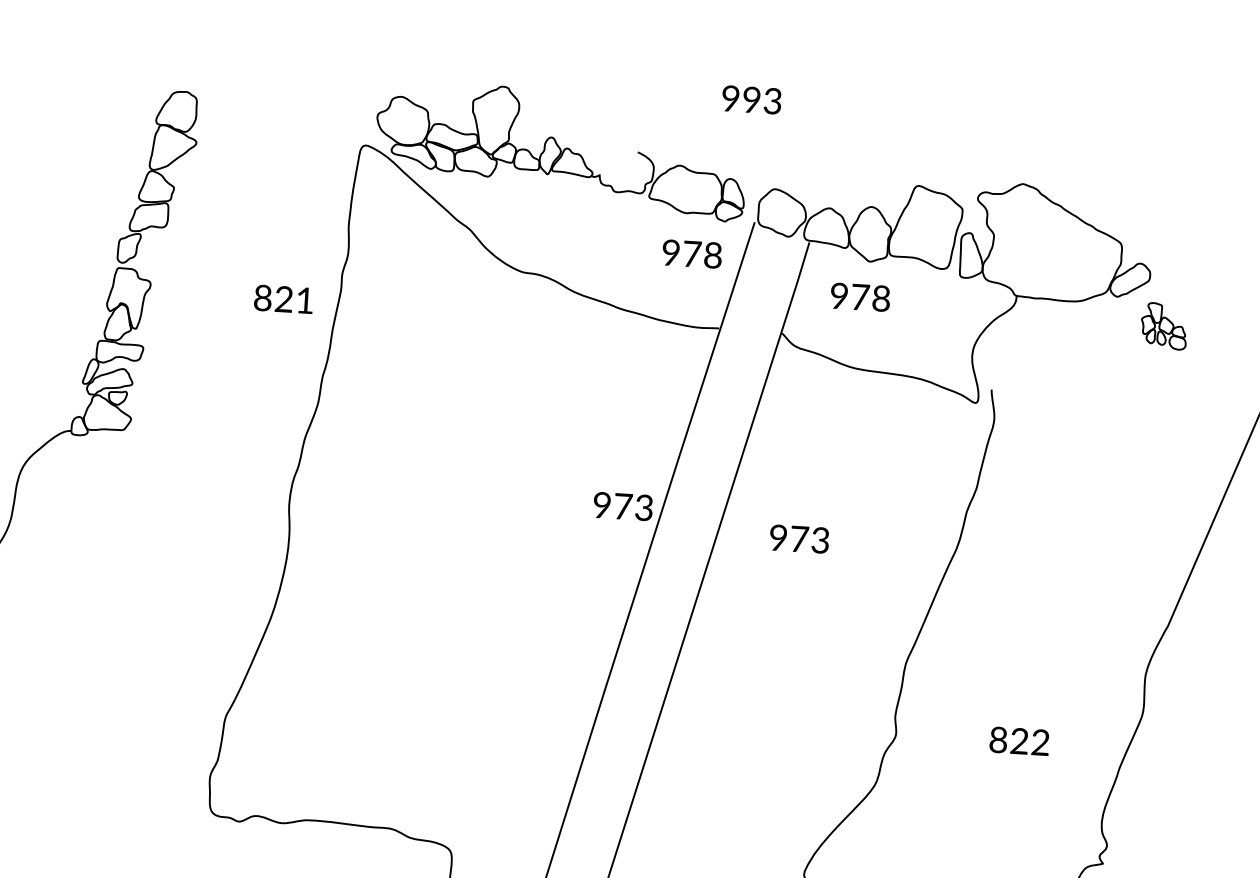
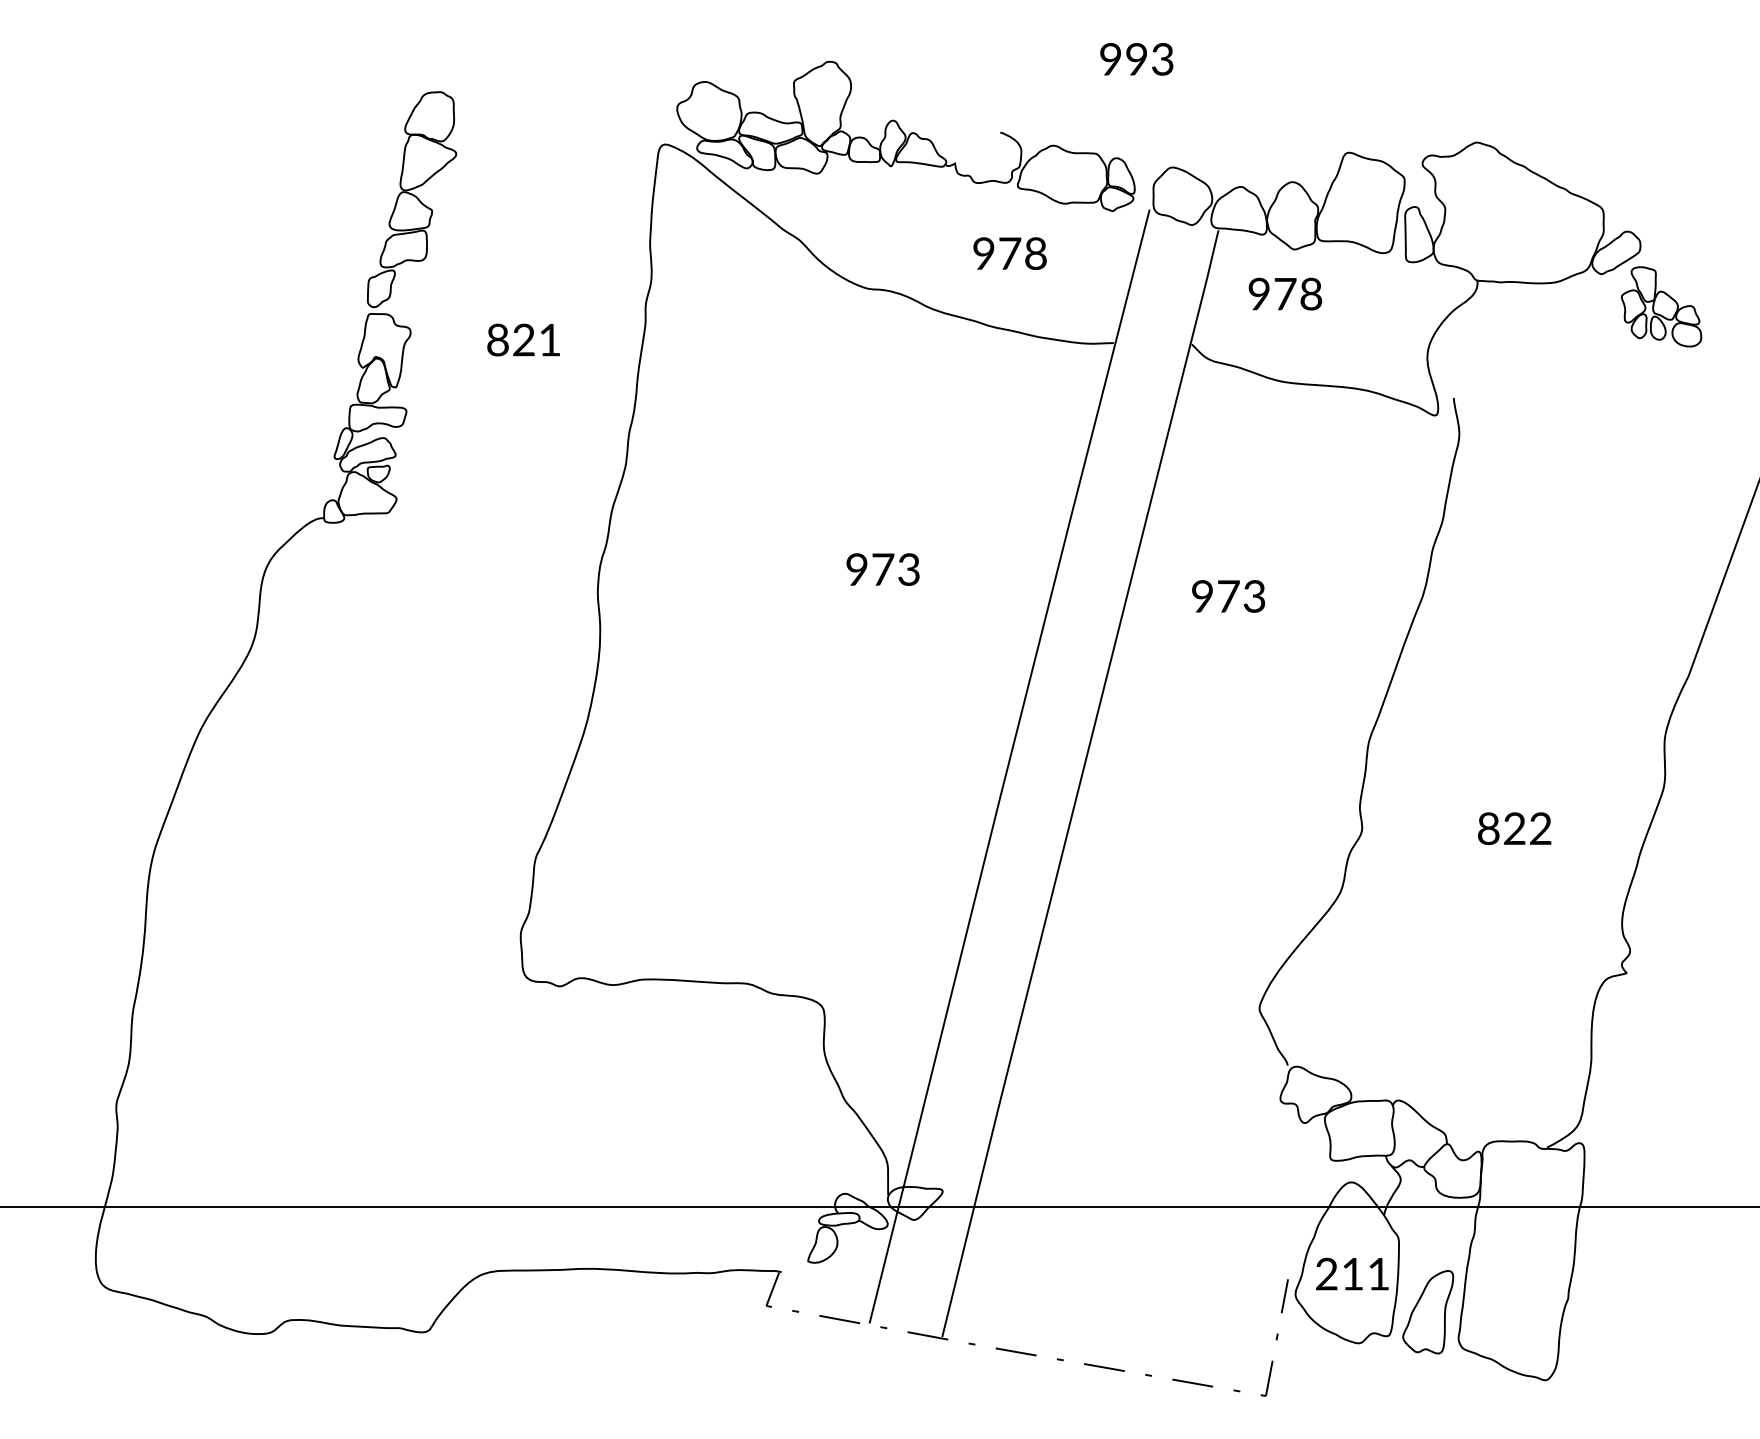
text: (691, 253) -> (1009, 253), moved
text: (283, 298) -> (523, 339), moved
part: (1164, 325) -> (1661, 306), size x1.43
text: (622, 506) -> (882, 569), moved

